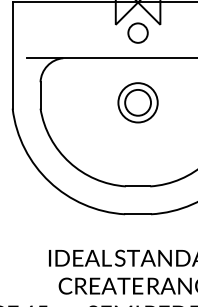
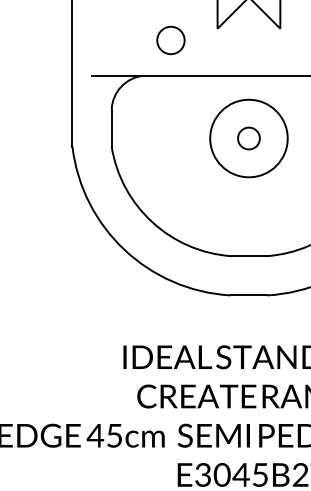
circle: (137, 33) -> (170, 40), moved
circle: (137, 102) -> (248, 138), size x0.6
circle: (137, 102) -> (248, 138), size x1.4

